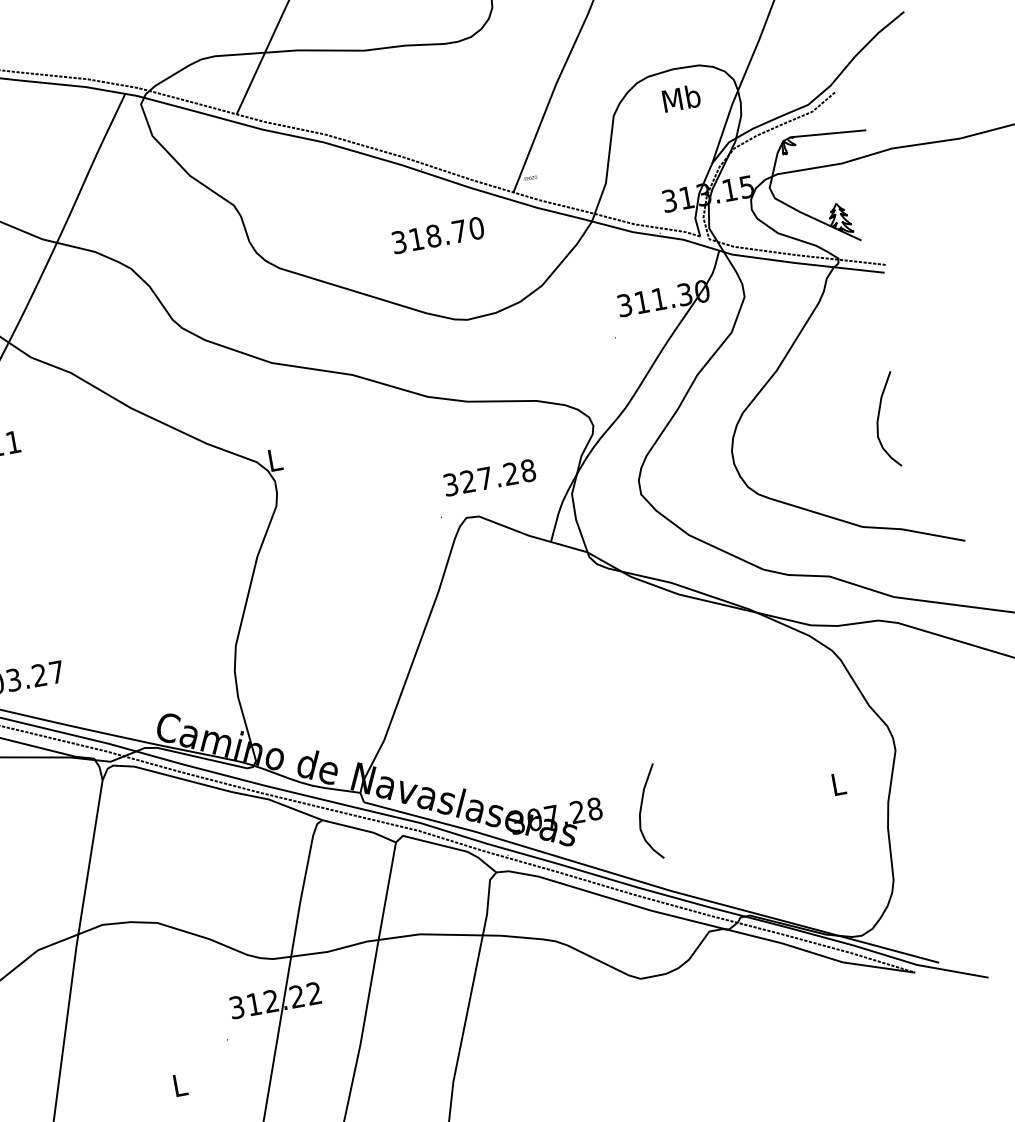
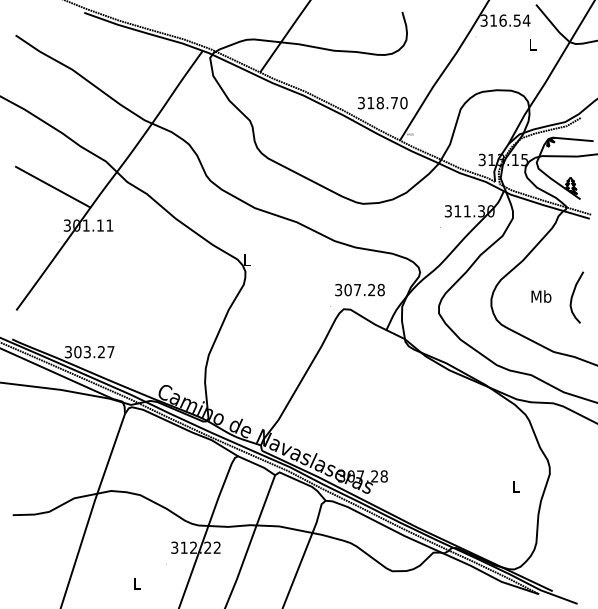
text: (681, 98) -> (541, 296), moved
text: (437, 236) -> (382, 103), moved
text: (467, 482) -> (347, 290), 327.28 -> 307.28
curve: (642, 811) -> (409, 482), removed

